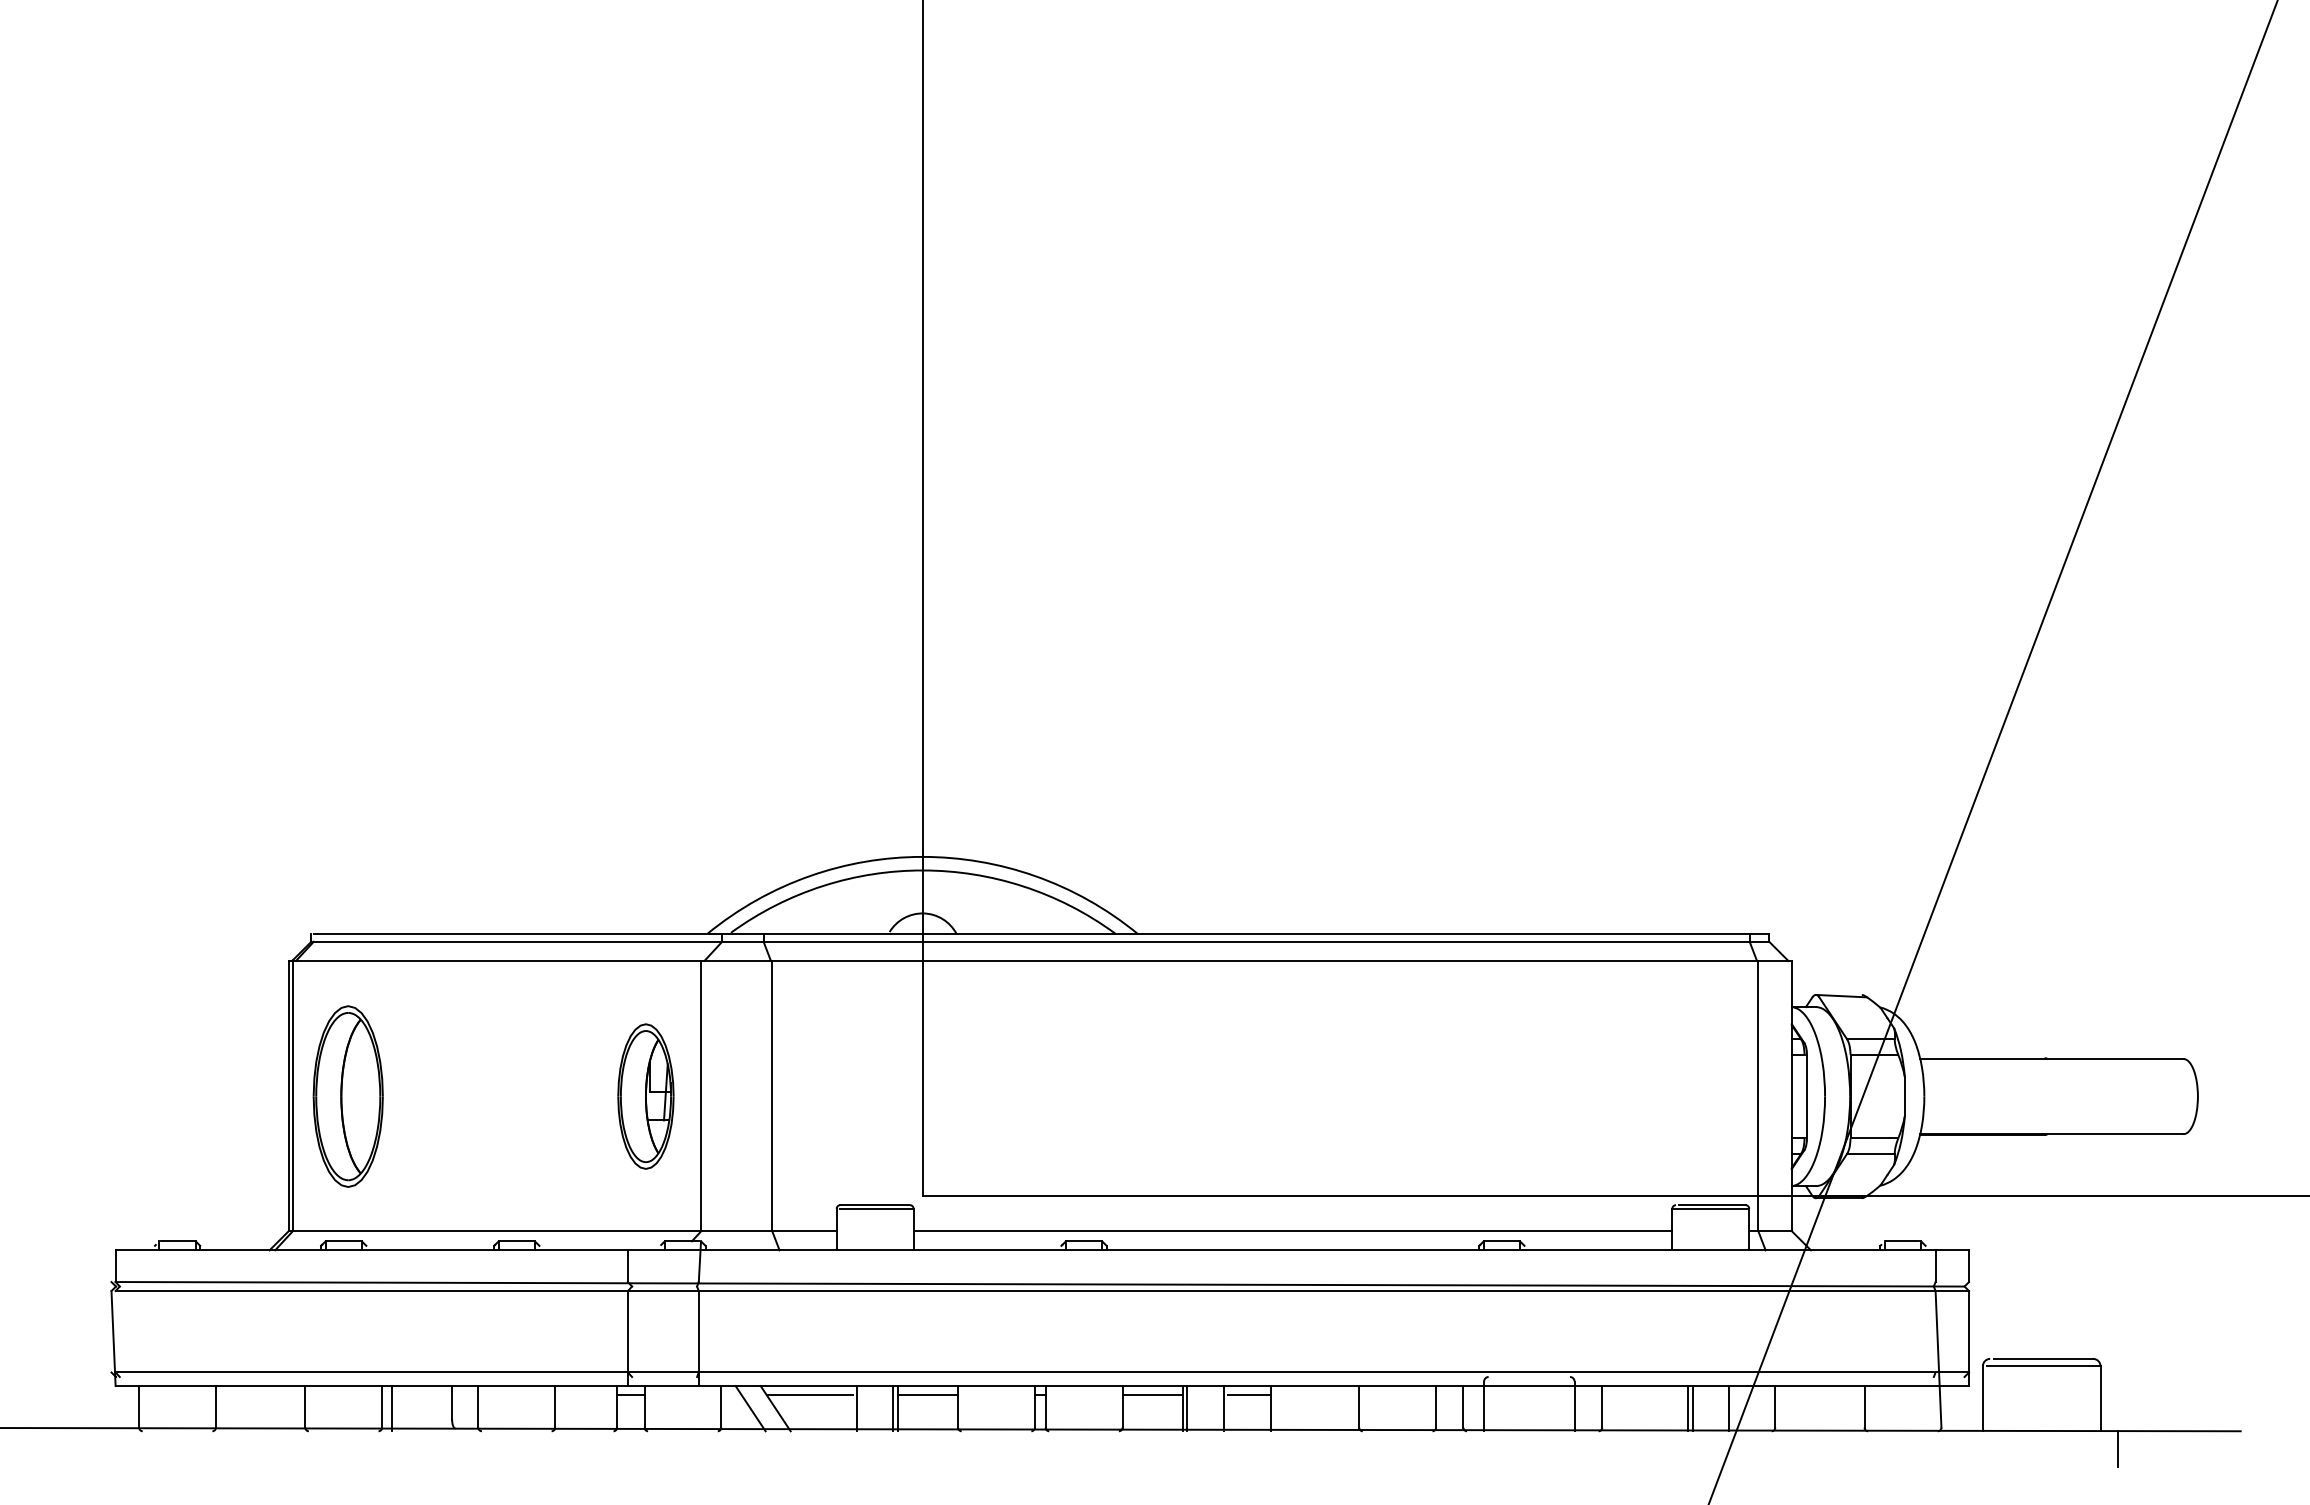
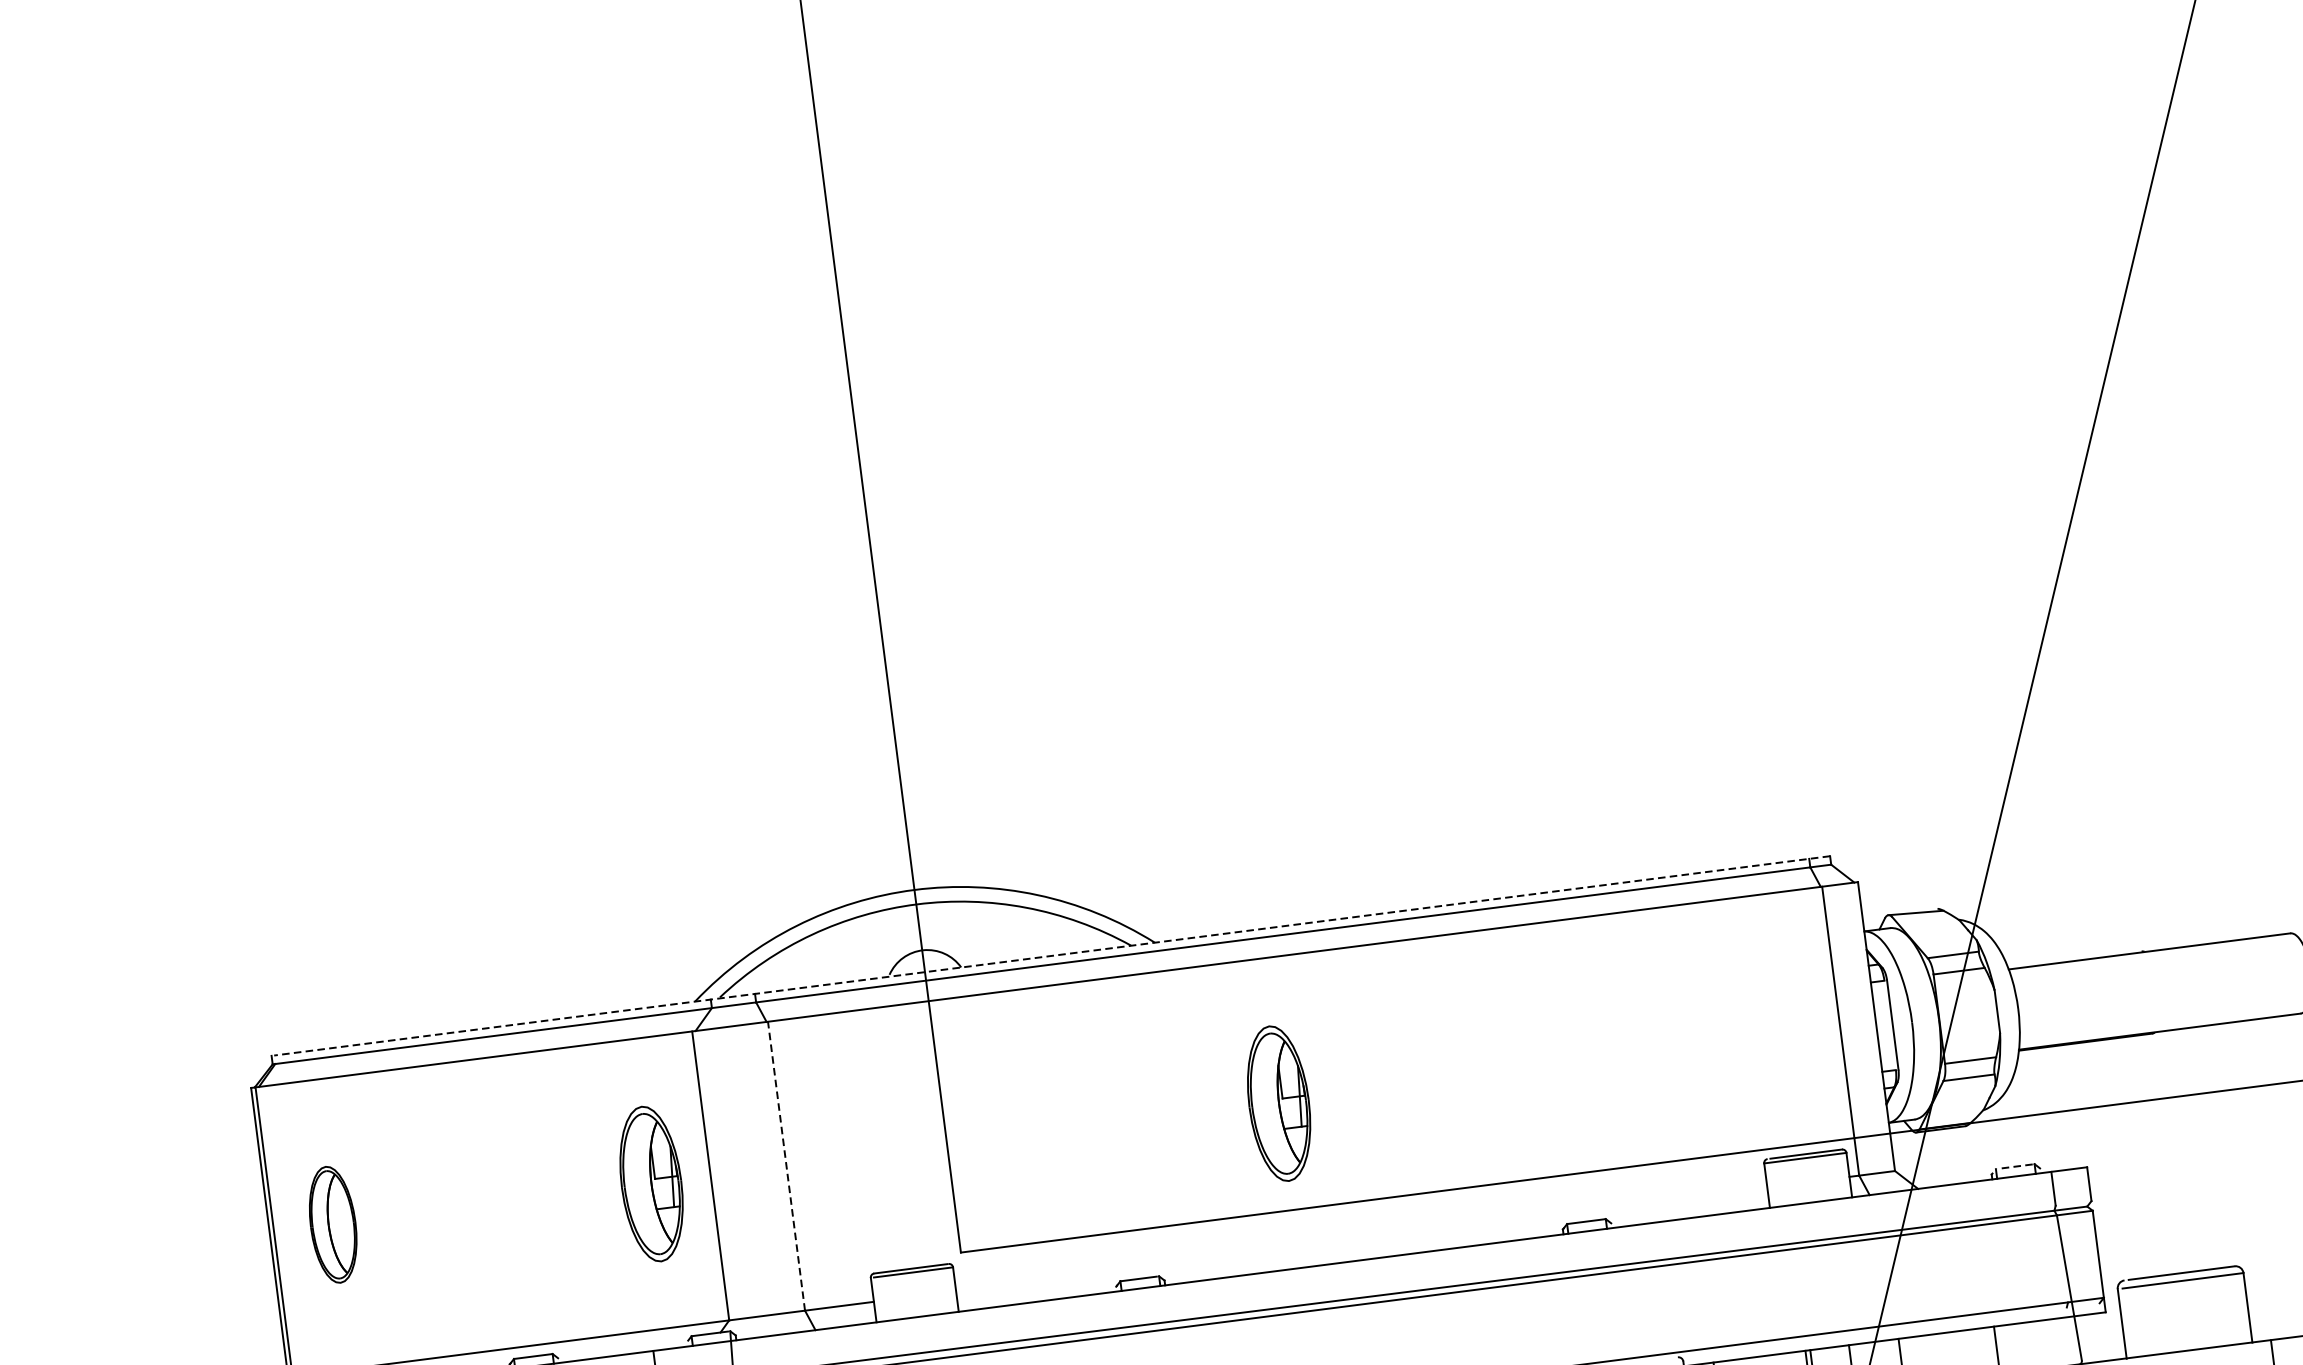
line: (1041, 933) -> (1052, 955), solid -> dashed
line: (772, 1095) -> (786, 1165), solid -> dashed
part: (347, 1096) -> (332, 1224), size x0.6
part: (1232, 1096) -> (1278, 1103), added
line: (1292, 1231) -> (1361, 1239), removed
line: (1902, 1241) -> (2014, 1166), solid -> dashed

